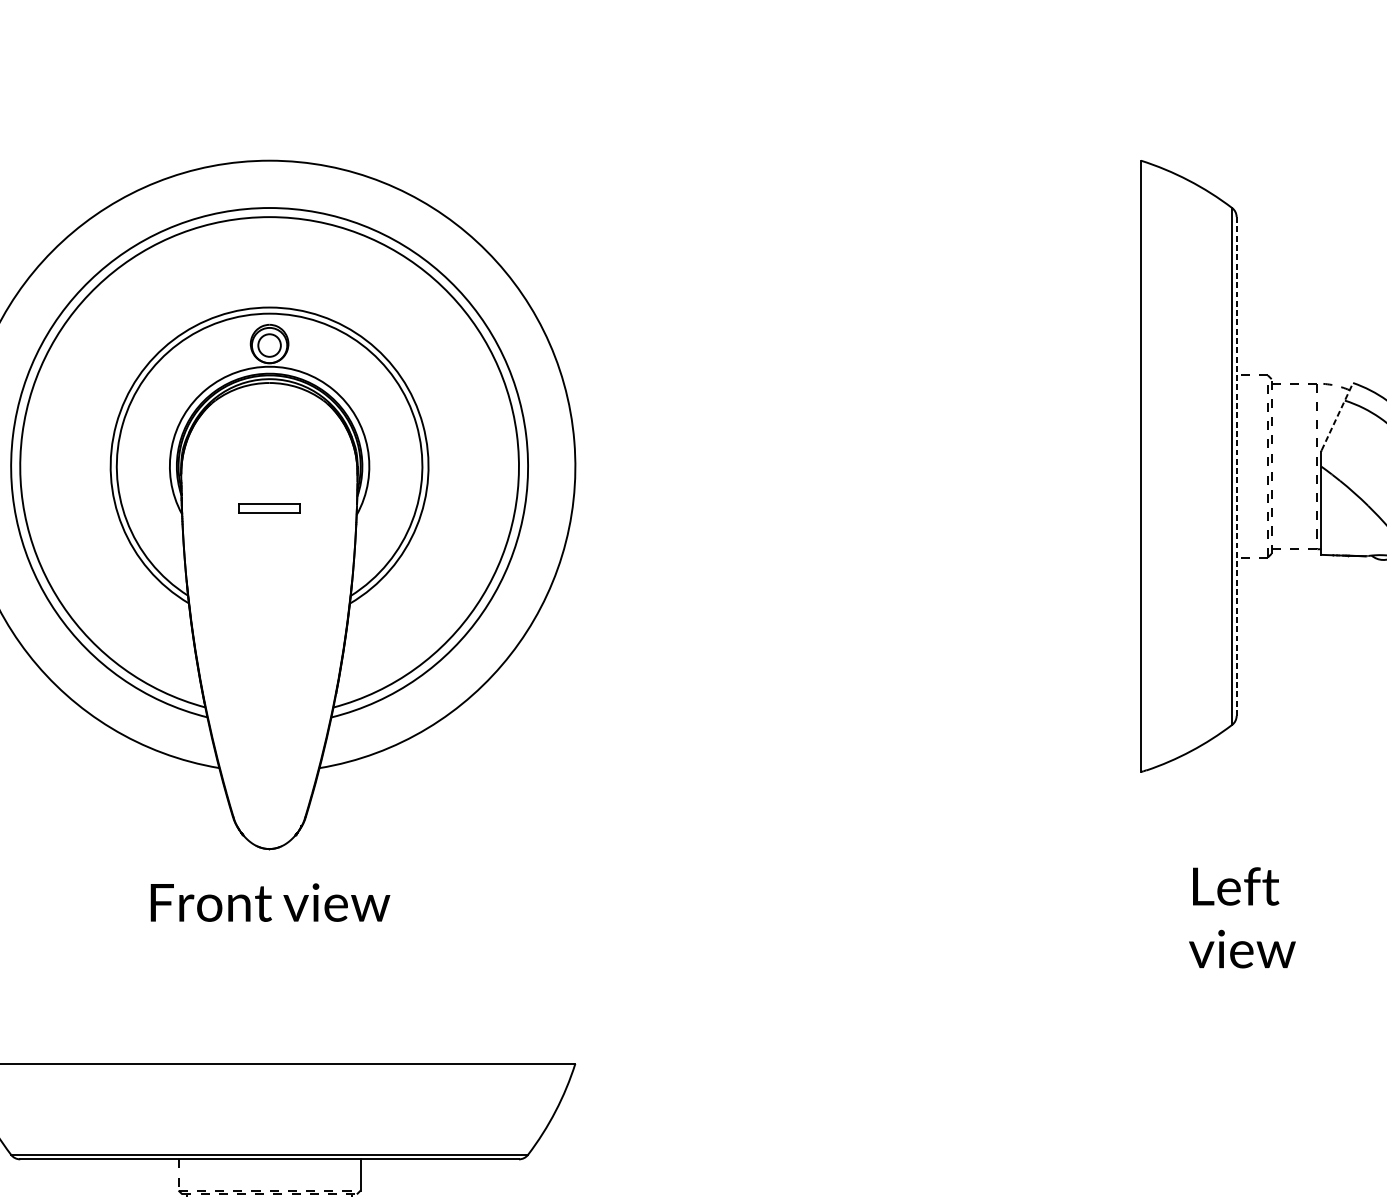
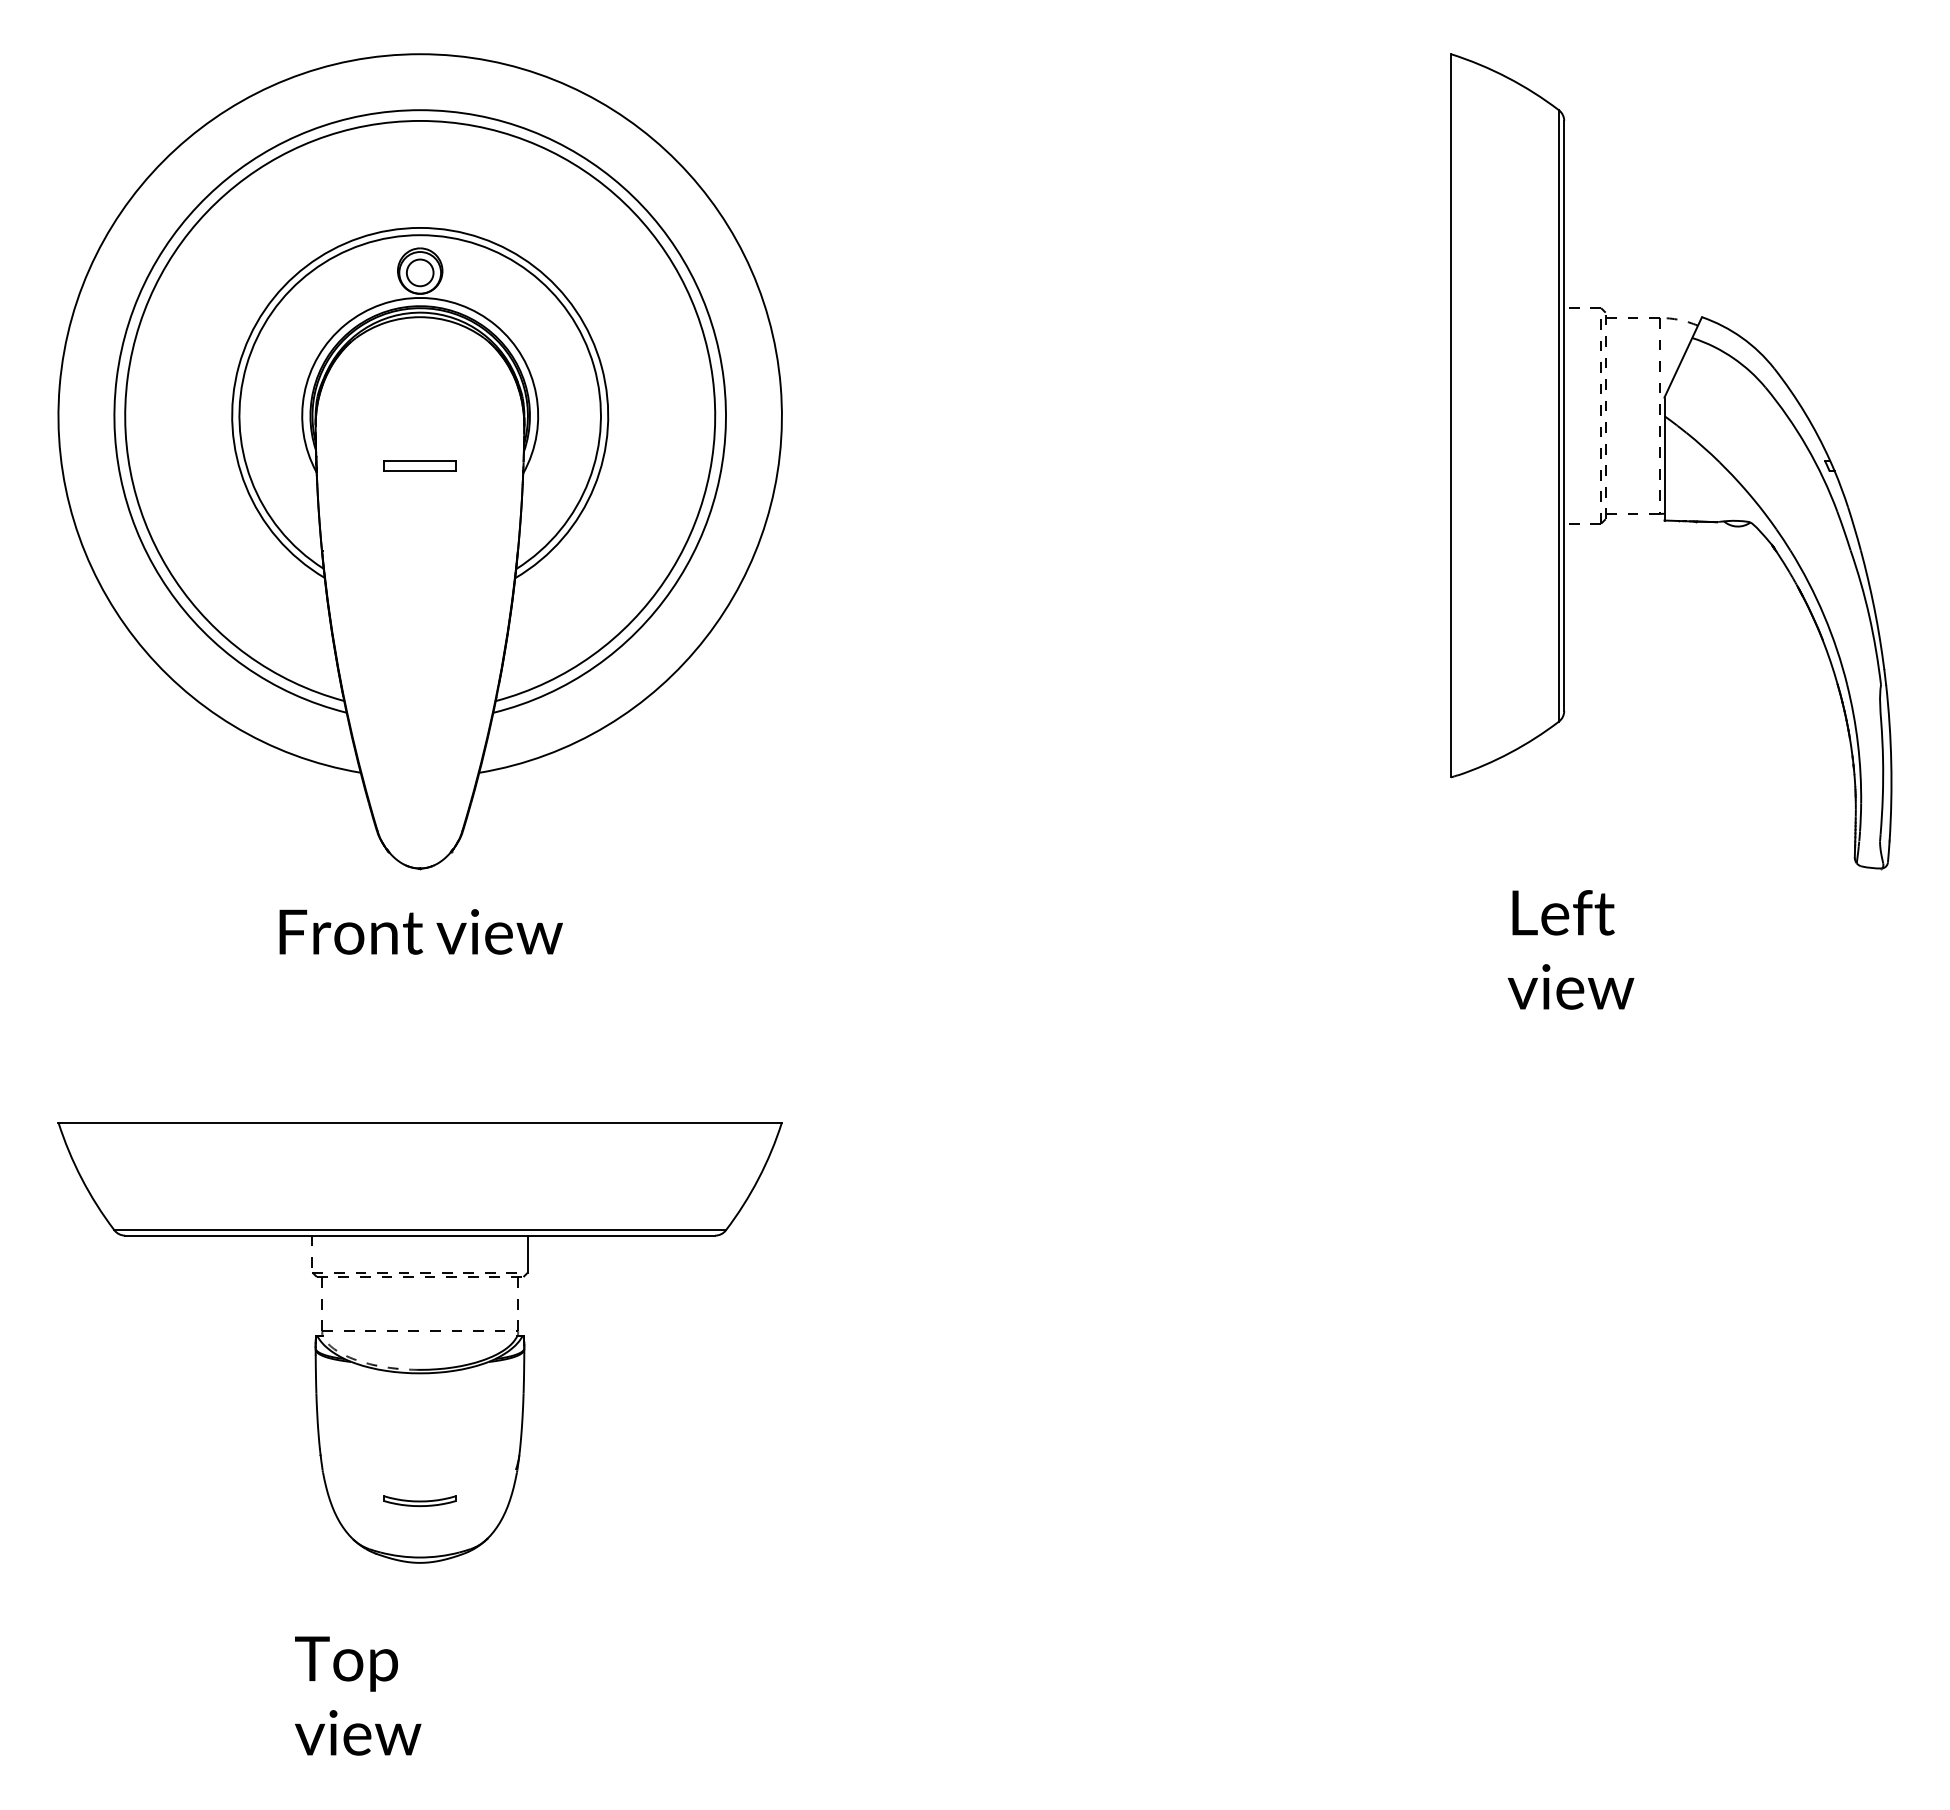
line: (1337, 416) -> (1683, 356), dashed -> solid
line: (1236, 466) -> (1564, 415), dashed -> solid

